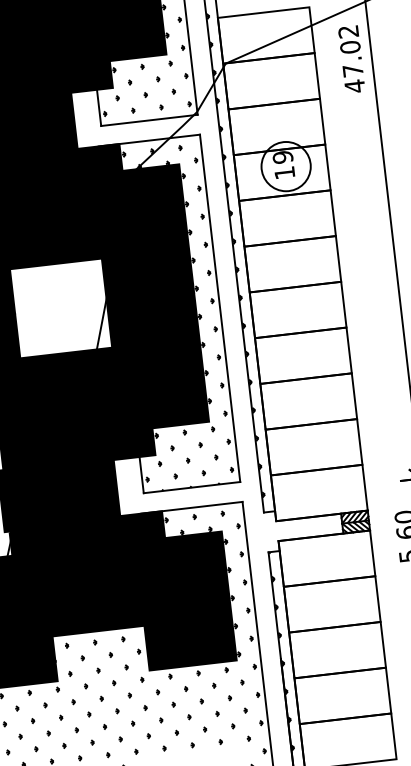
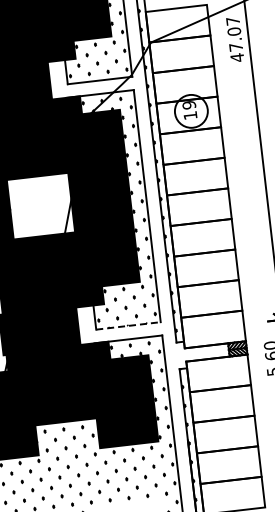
text: (349, 32) -> (233, 21), 47.02 -> 47.07
line: (192, 486) -> (128, 325), solid -> dashed

